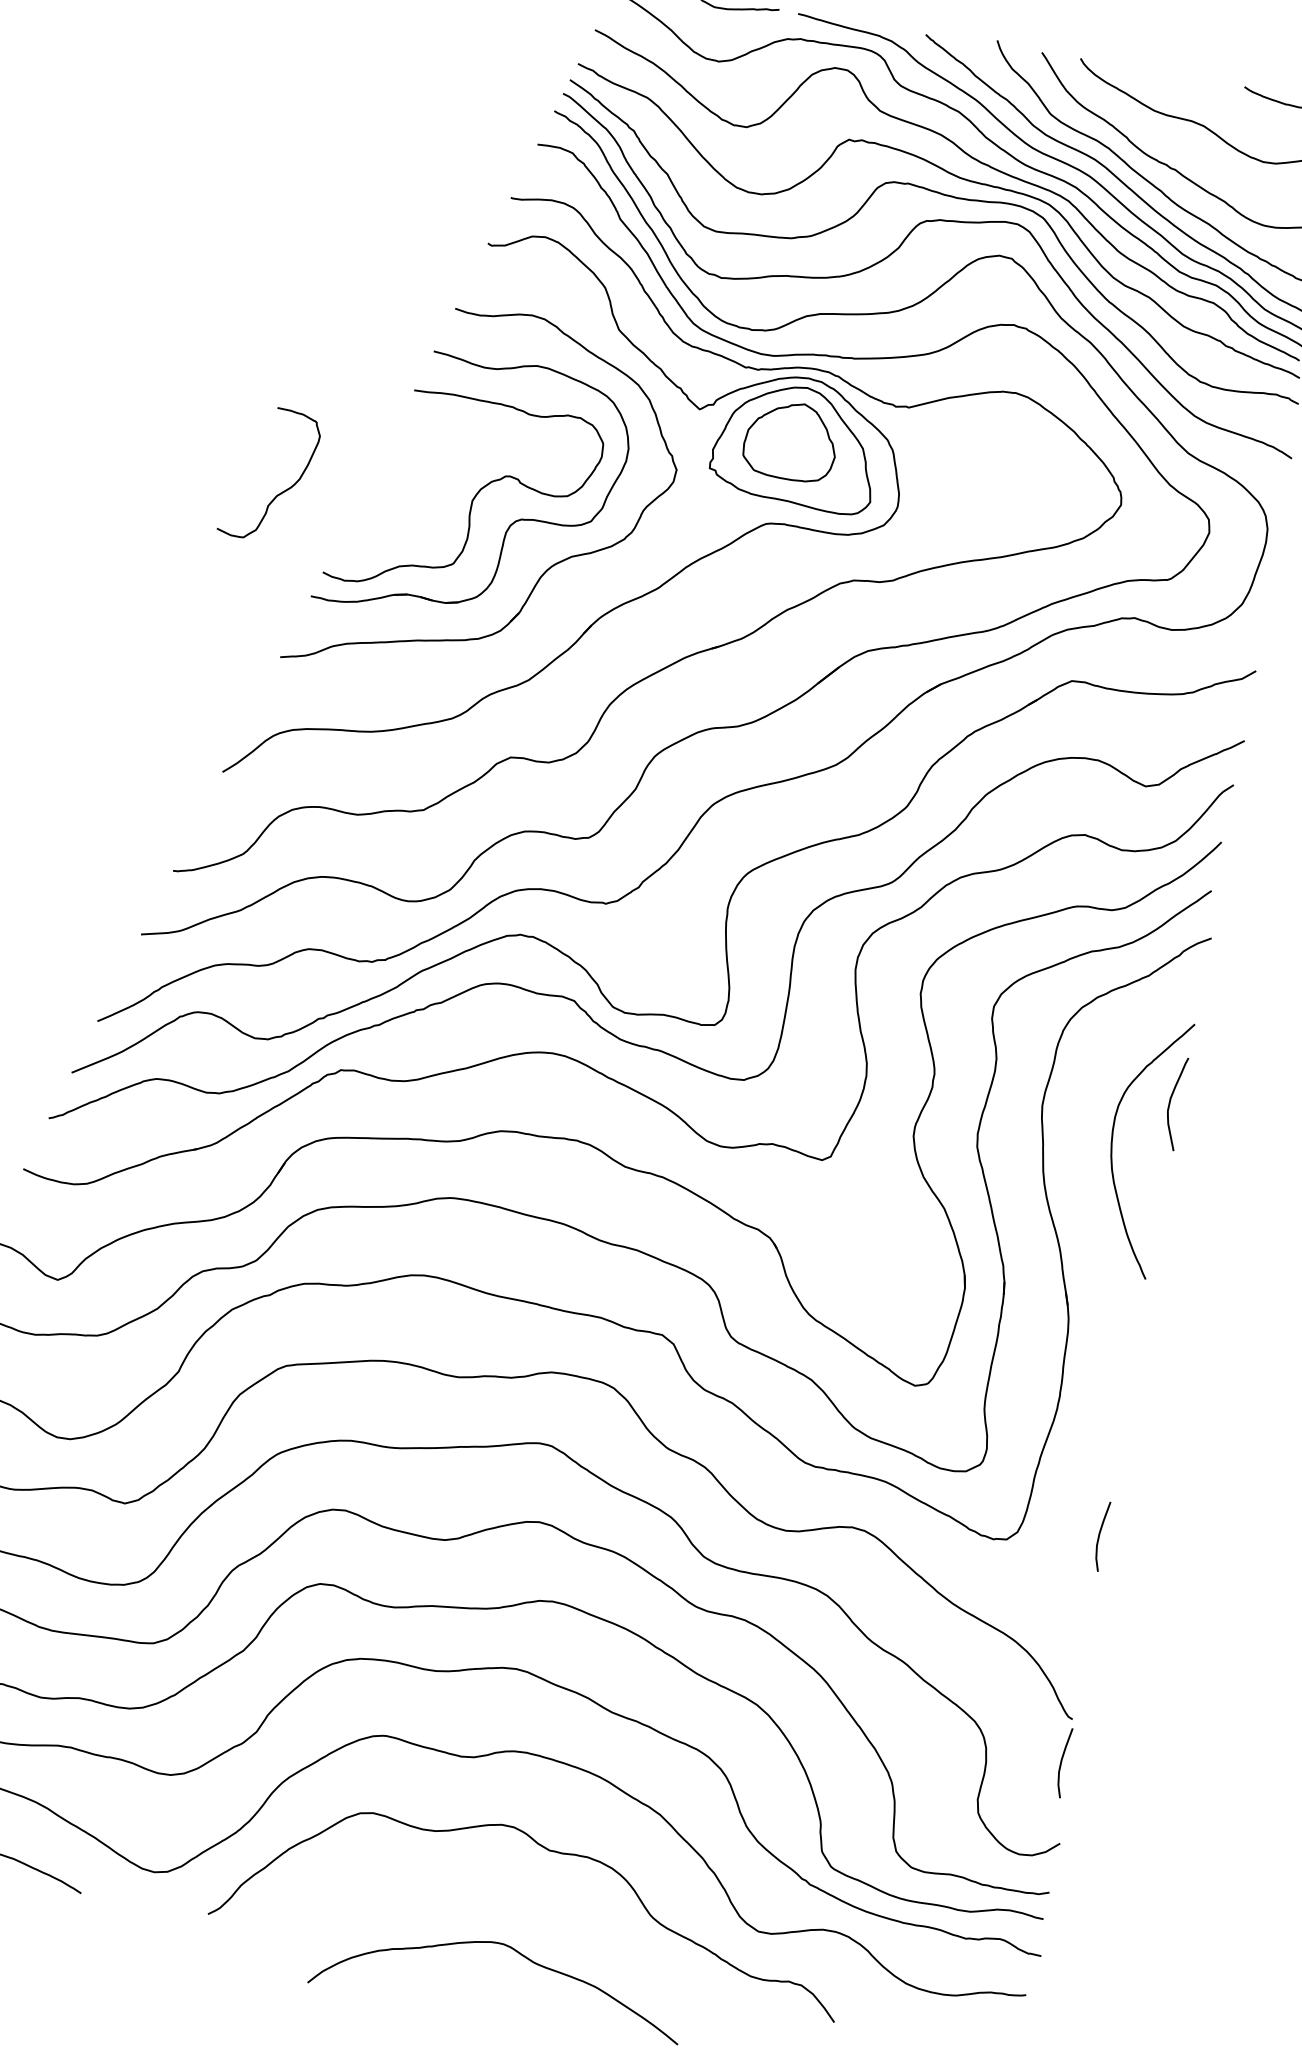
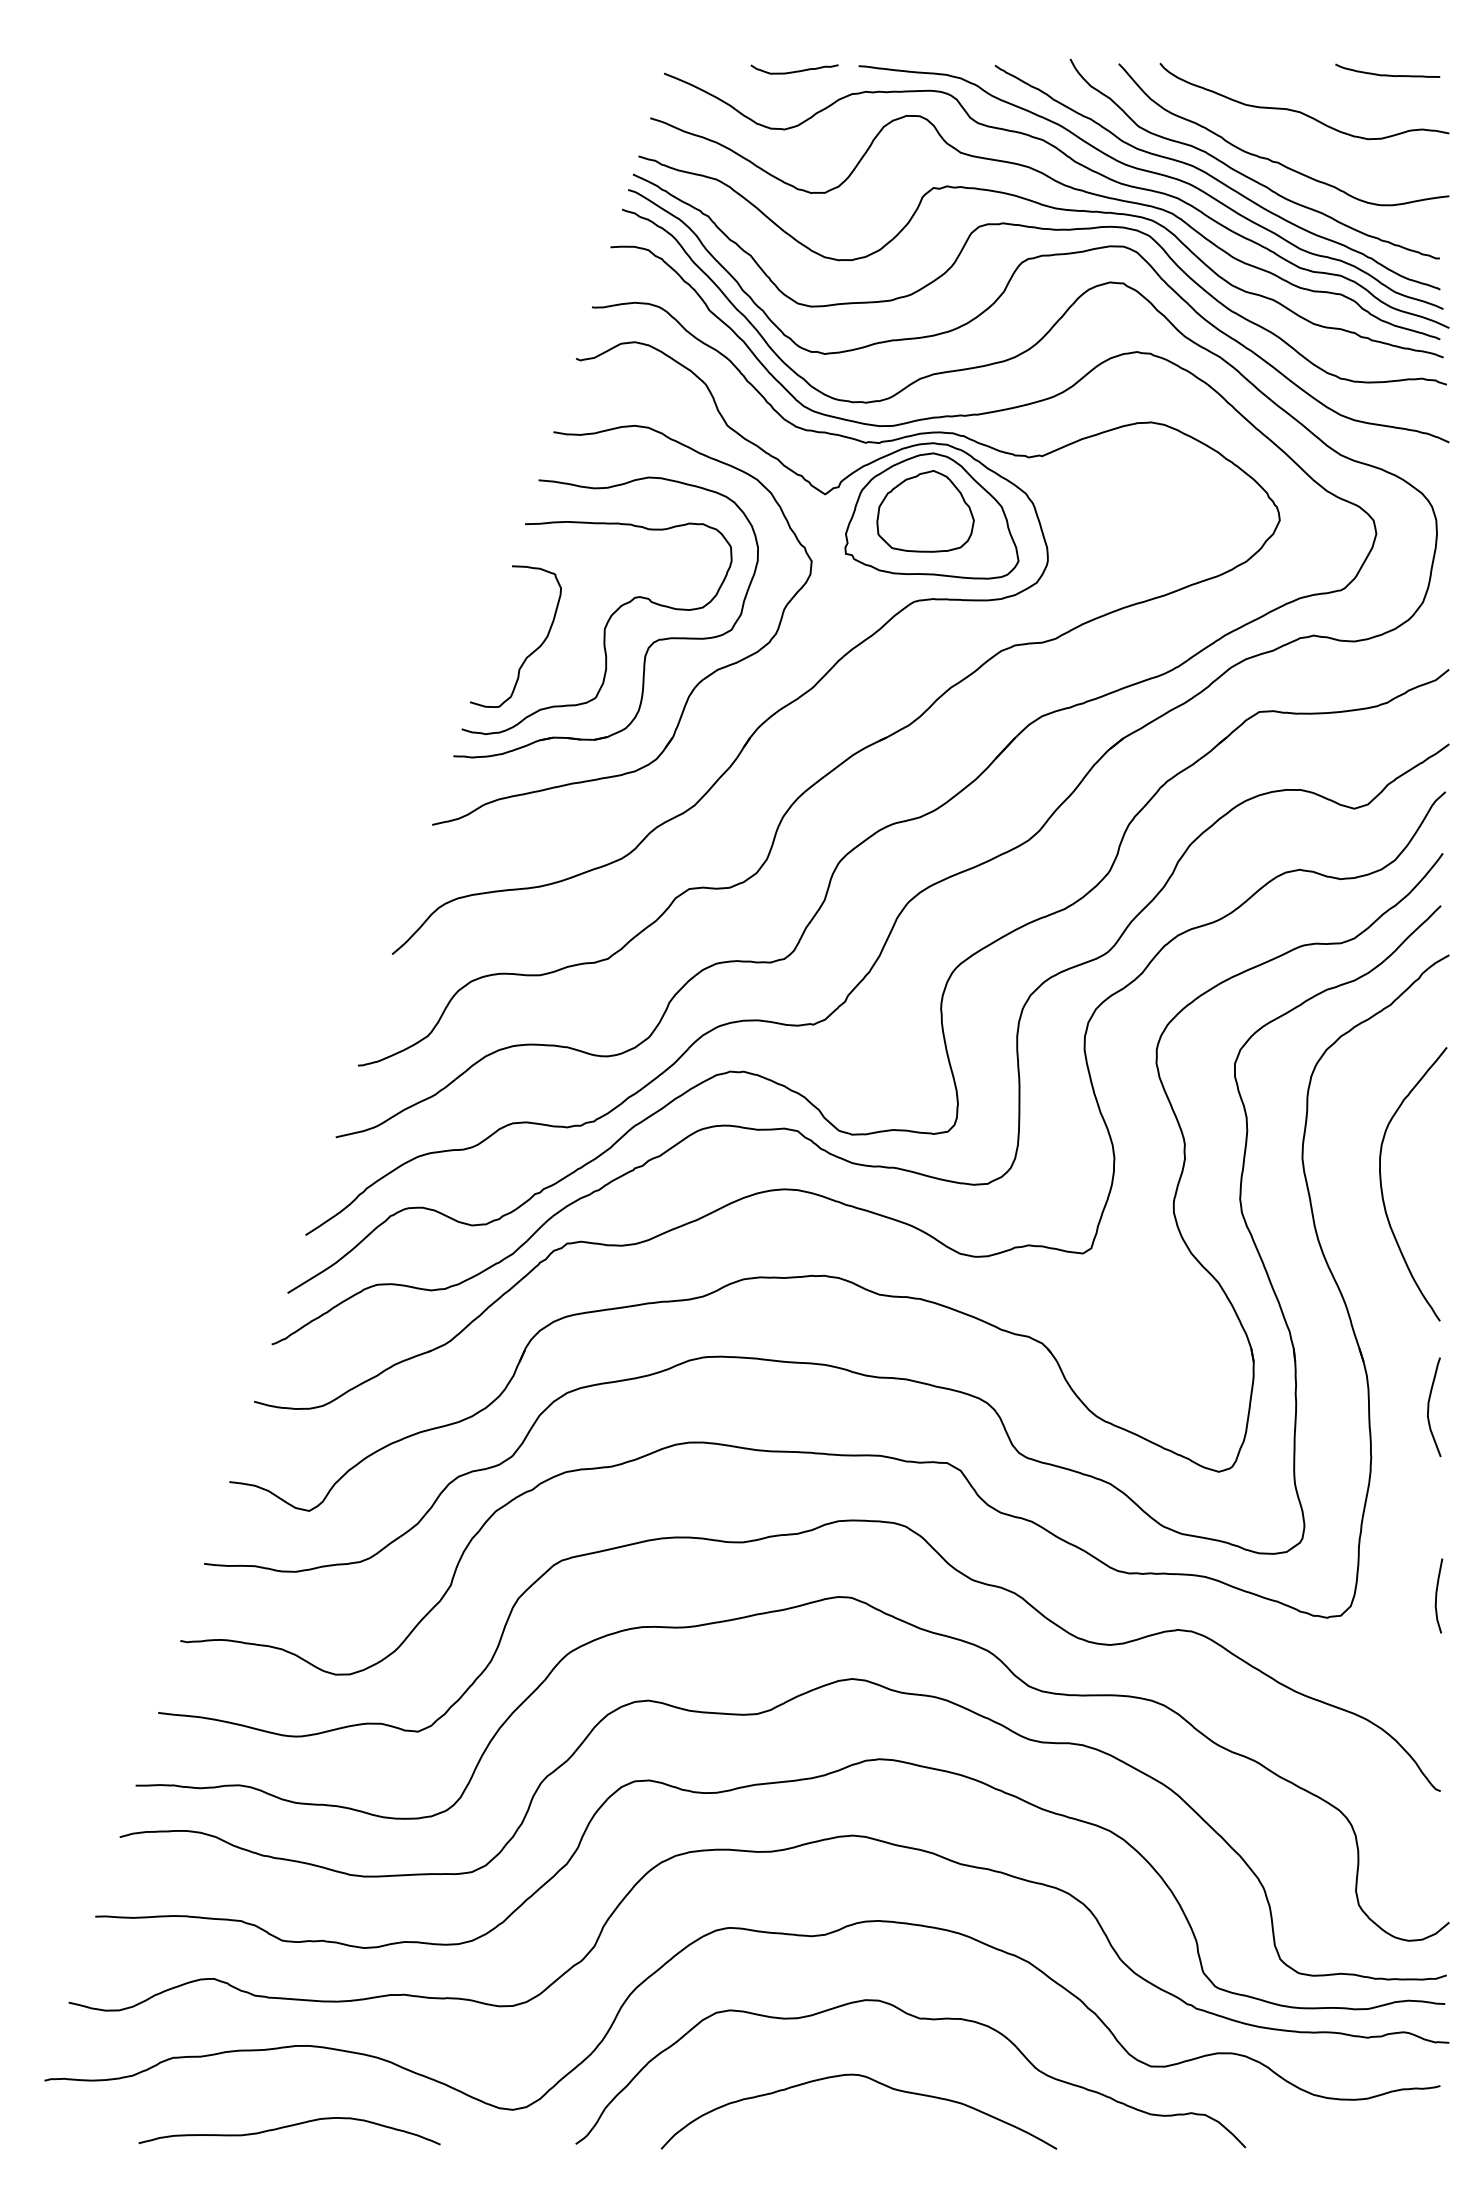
curve: (282, 491) -> (531, 652), moved
curve: (1170, 1103) -> (1429, 1407), moved
curve: (1062, 1762) -> (1437, 1837), removed
curve: (516, 1952) -> (873, 2081), moved

